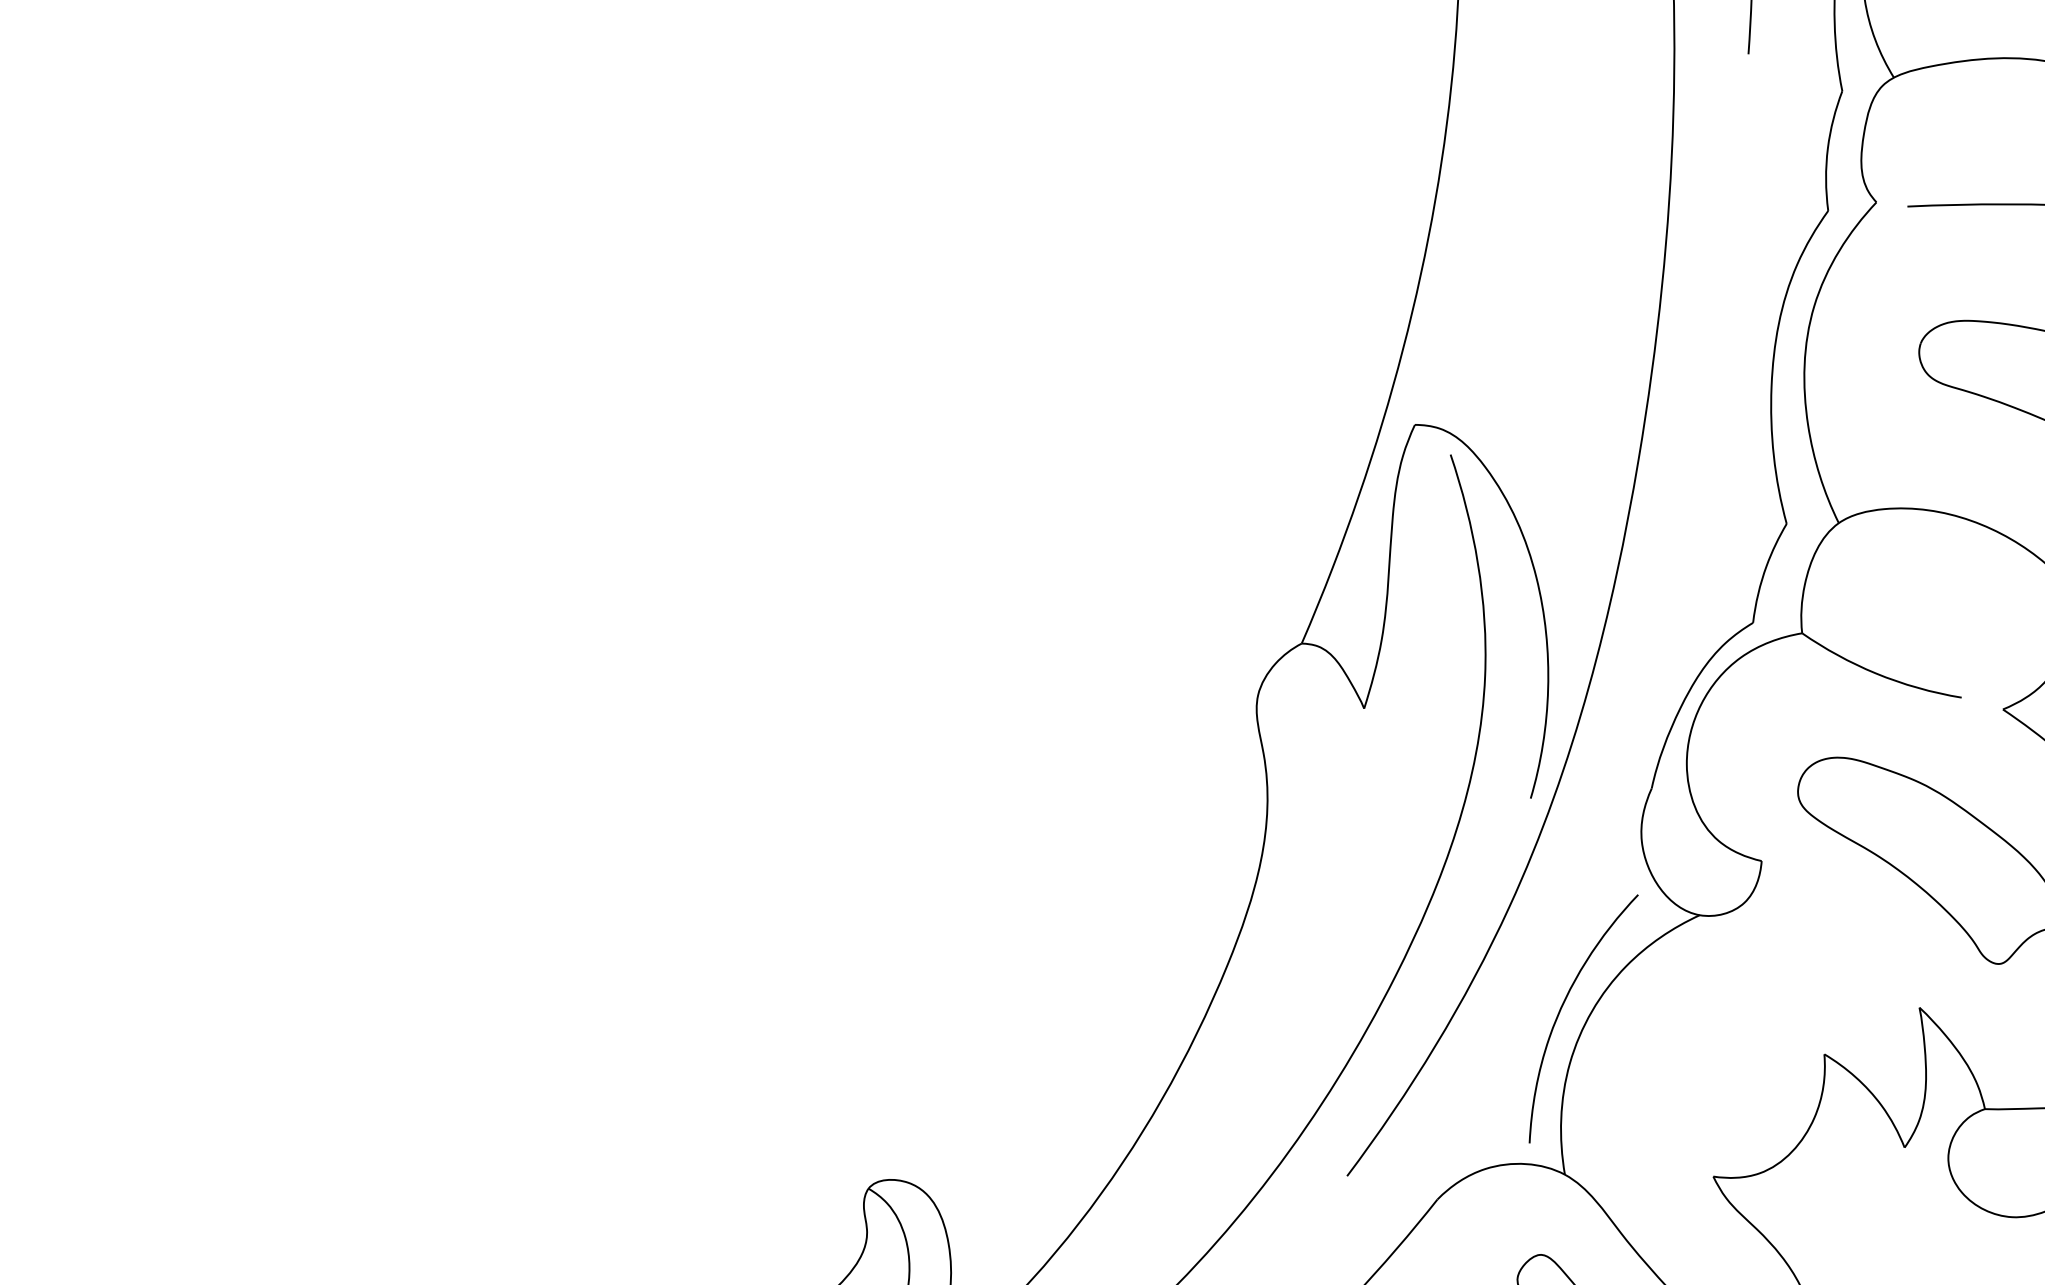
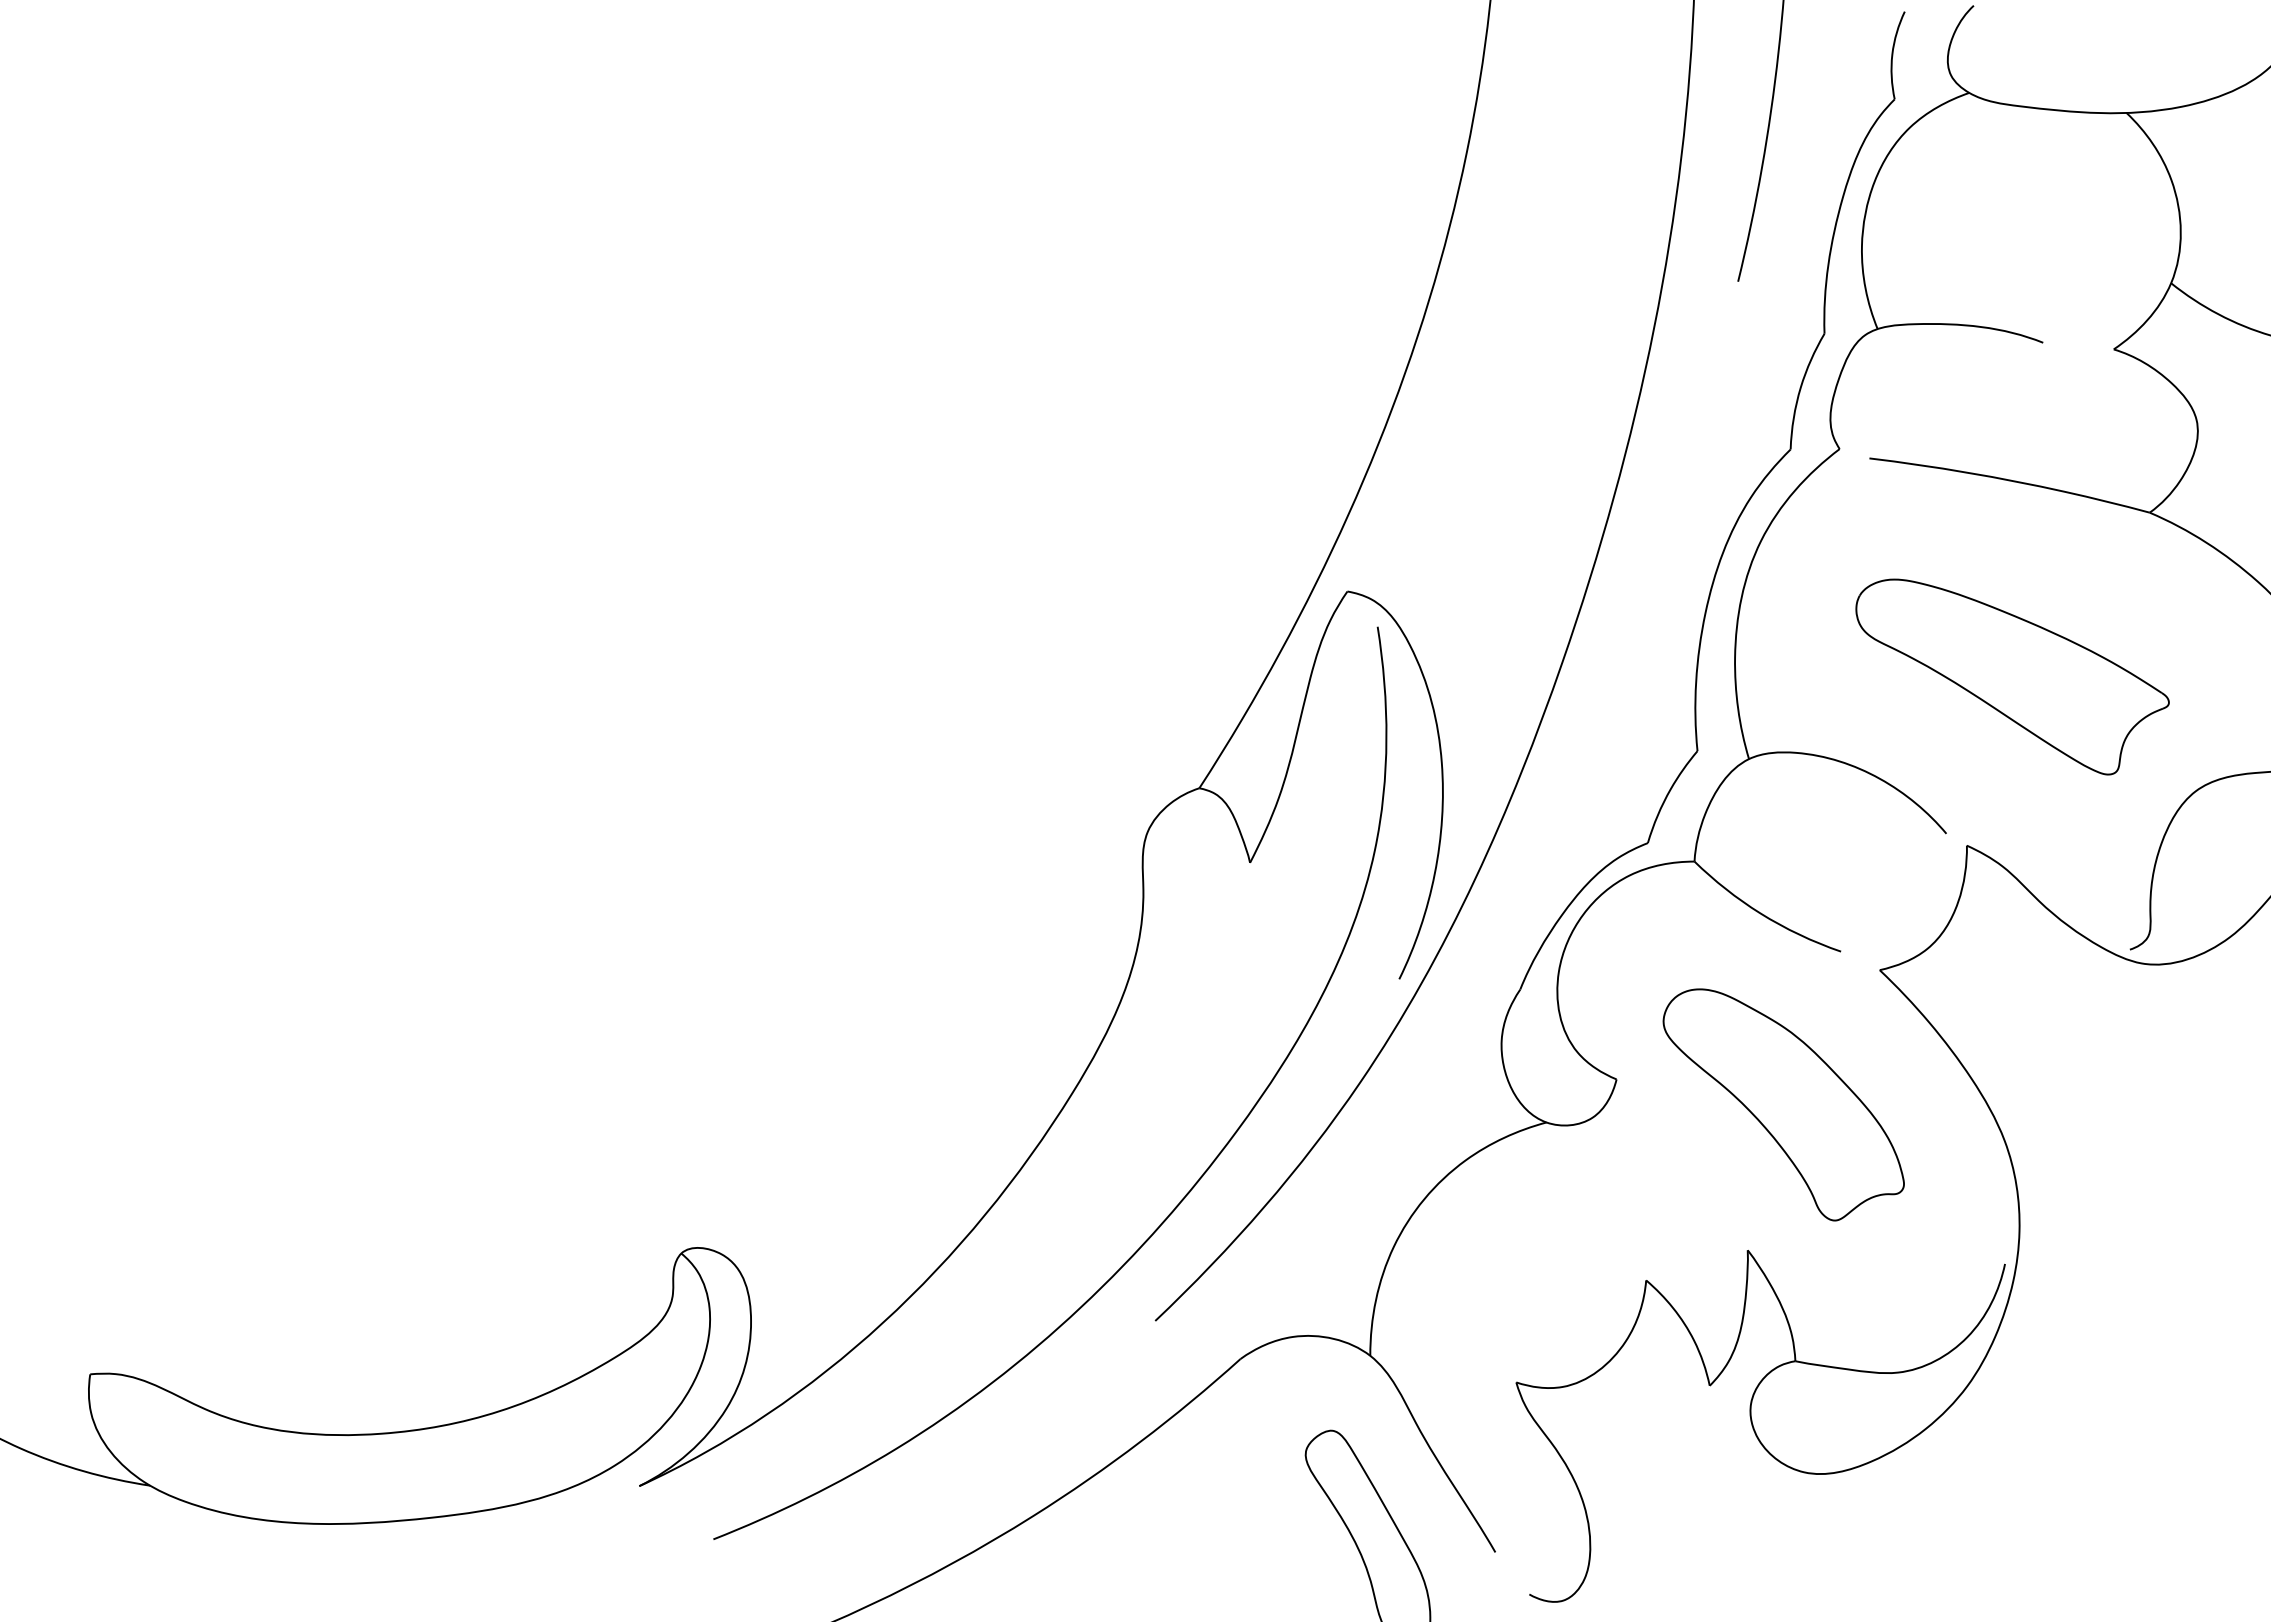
curve: (1562, 1008) -> (1395, 1191), removed

